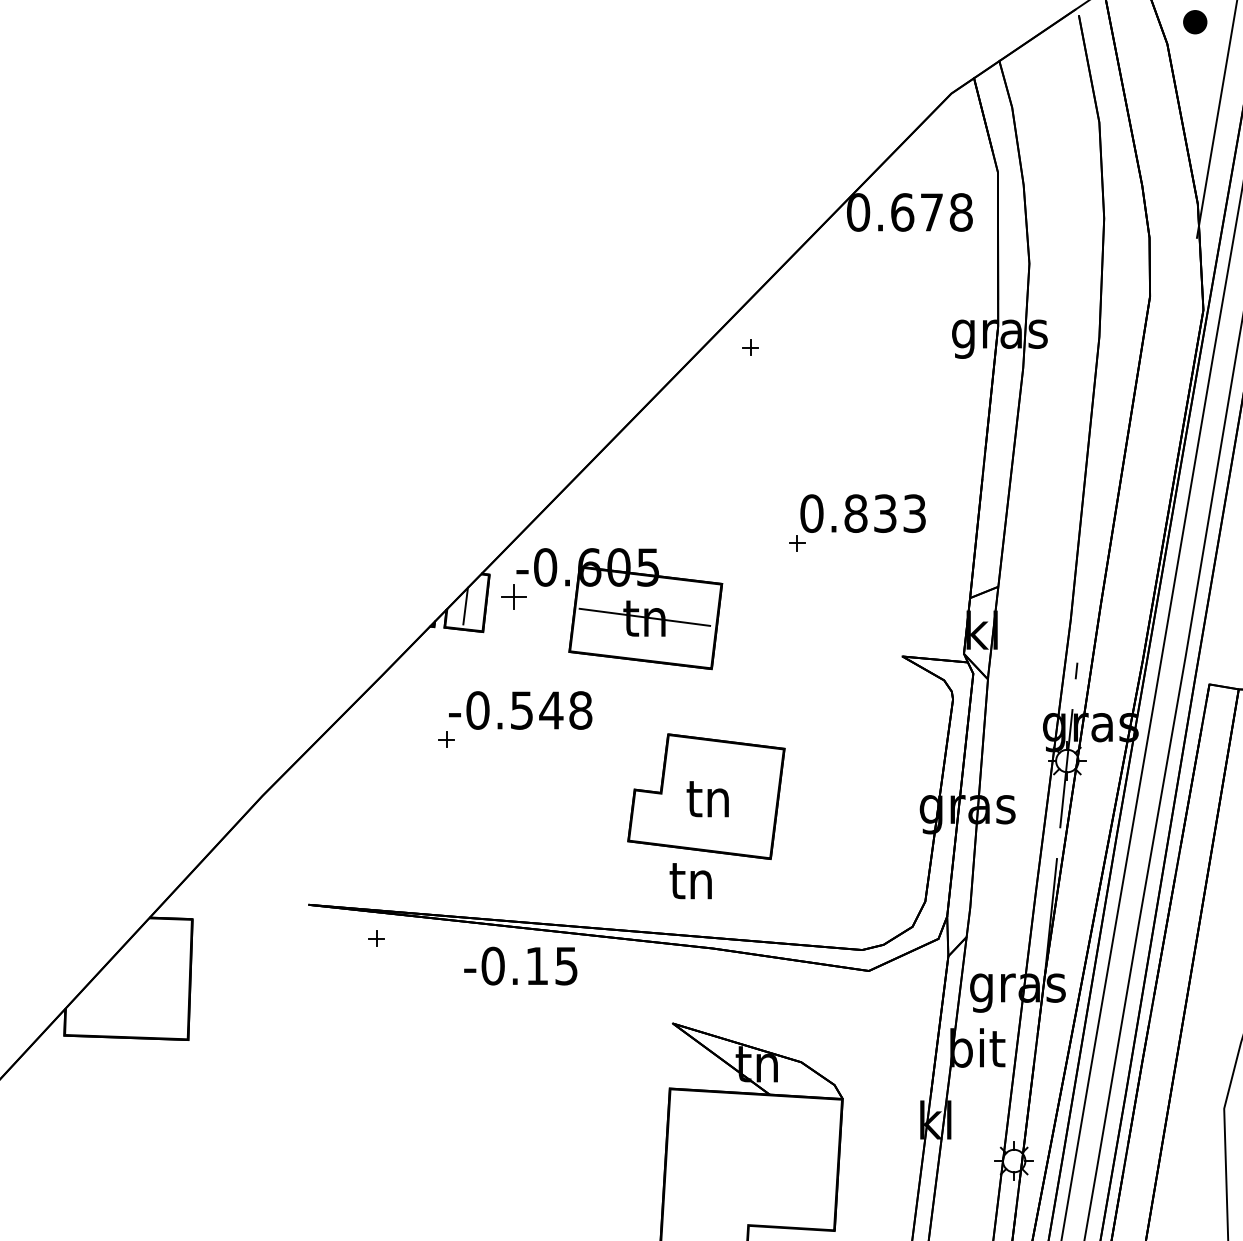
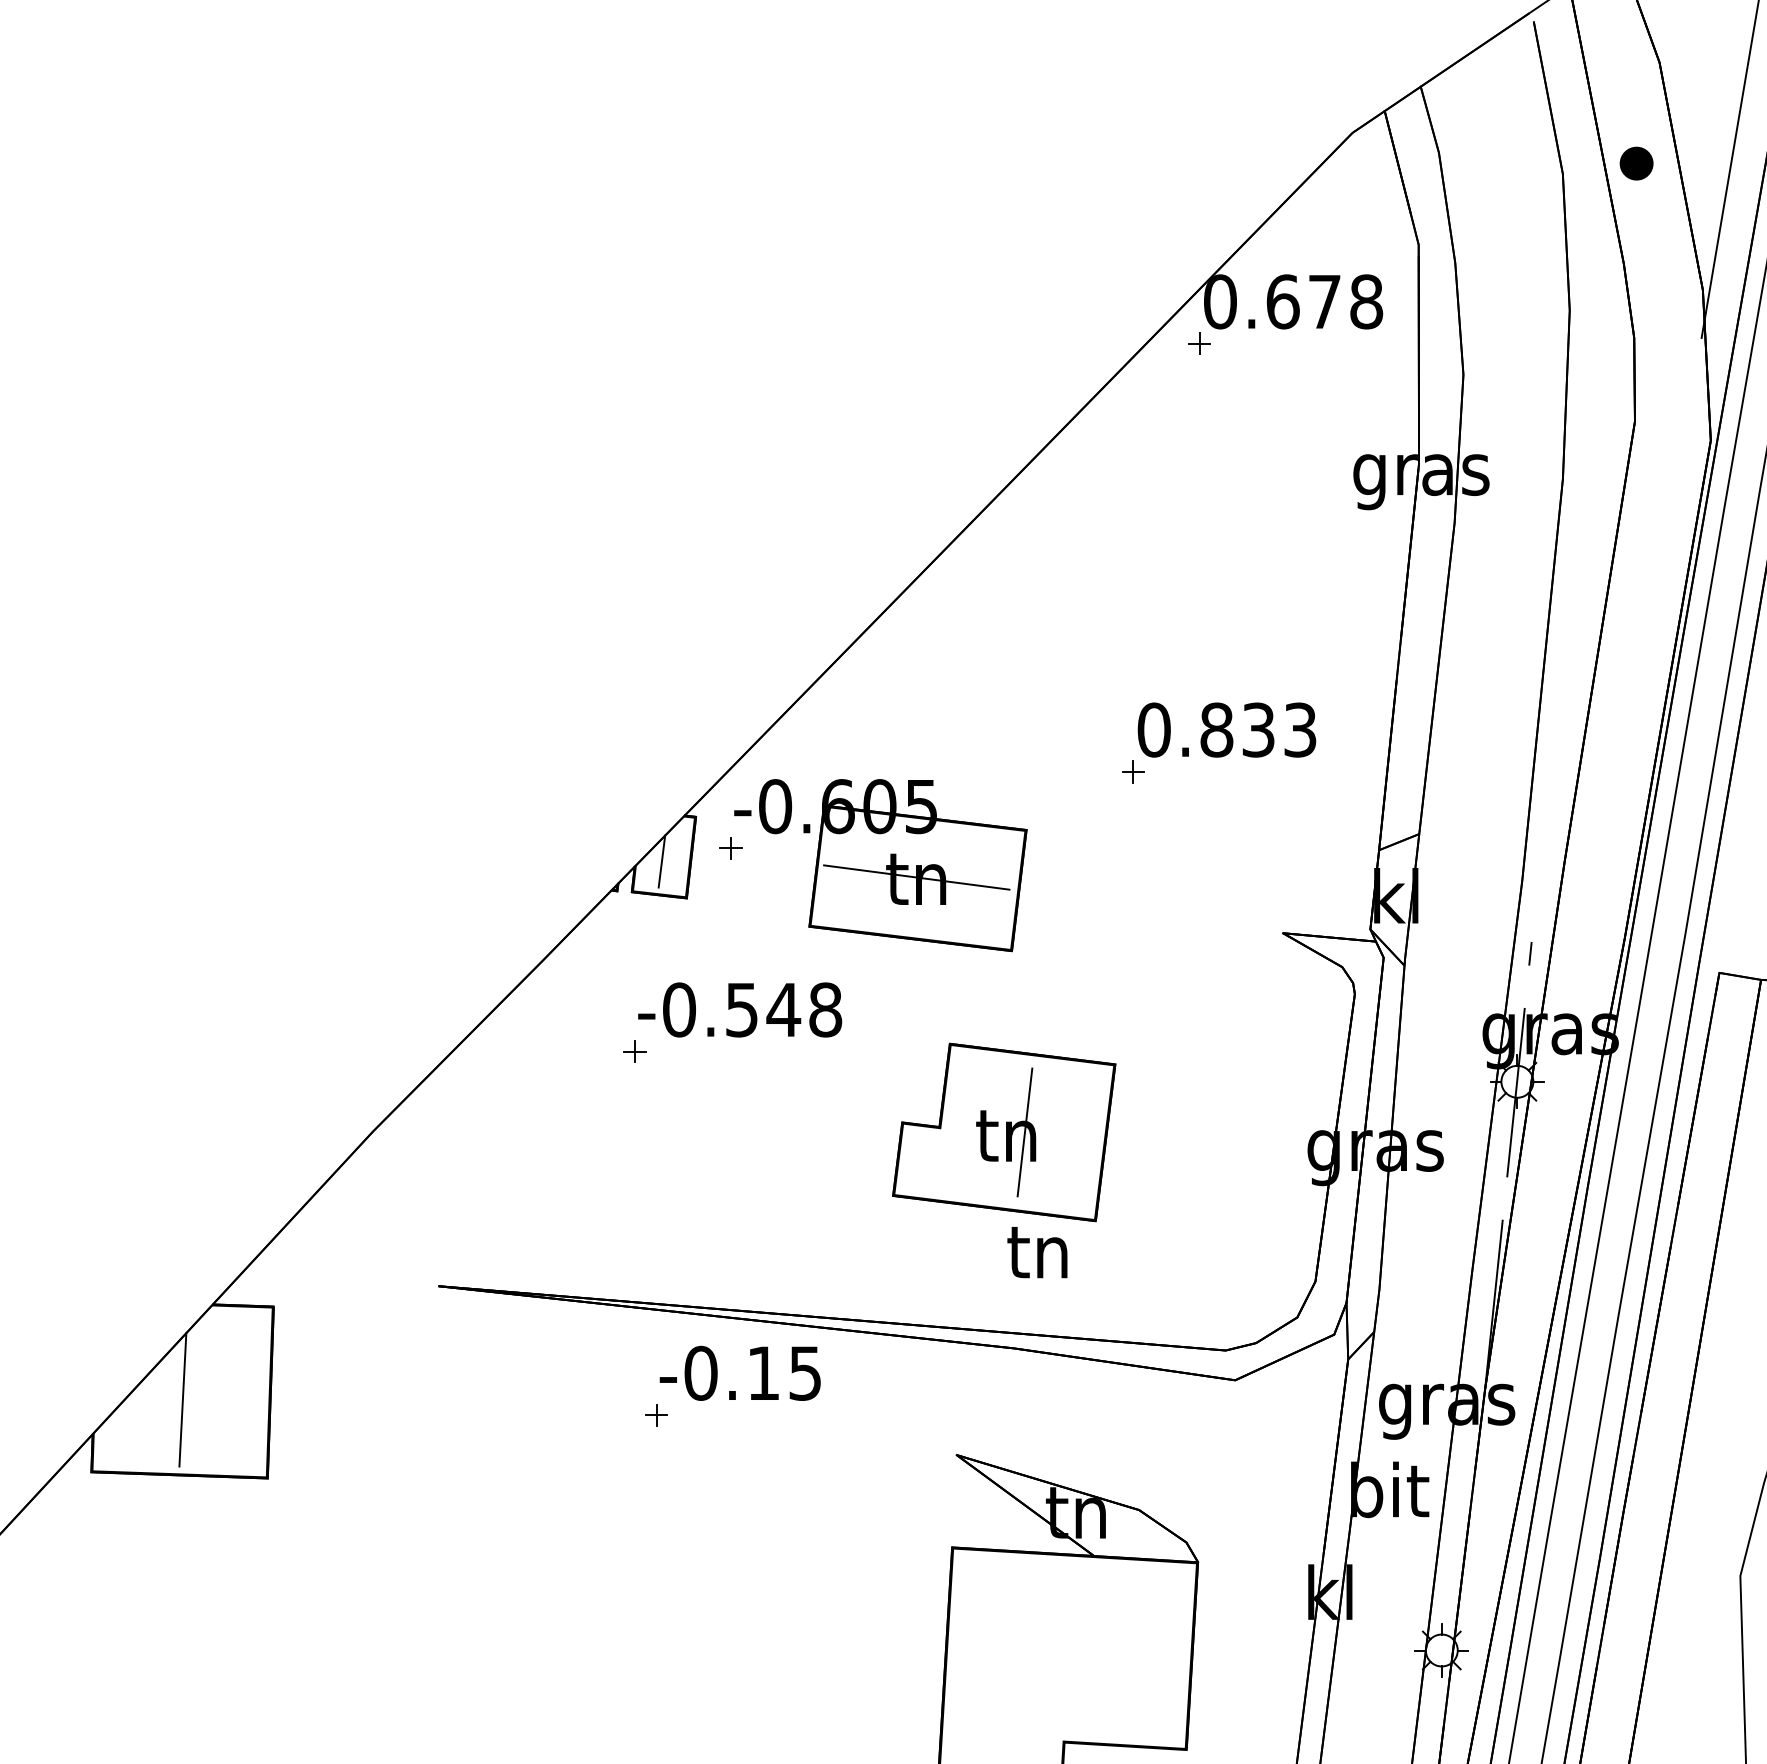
part: (1195, 22) -> (1637, 164), moved
part: (750, 347) -> (1199, 343), moved
part: (514, 596) -> (731, 847), size x0.62
line: (720, 796) -> (1024, 1132), added
text: (690, 881) -> (1037, 1253), moved
part: (376, 938) -> (656, 1415), moved
line: (128, 984) -> (182, 1399), added

